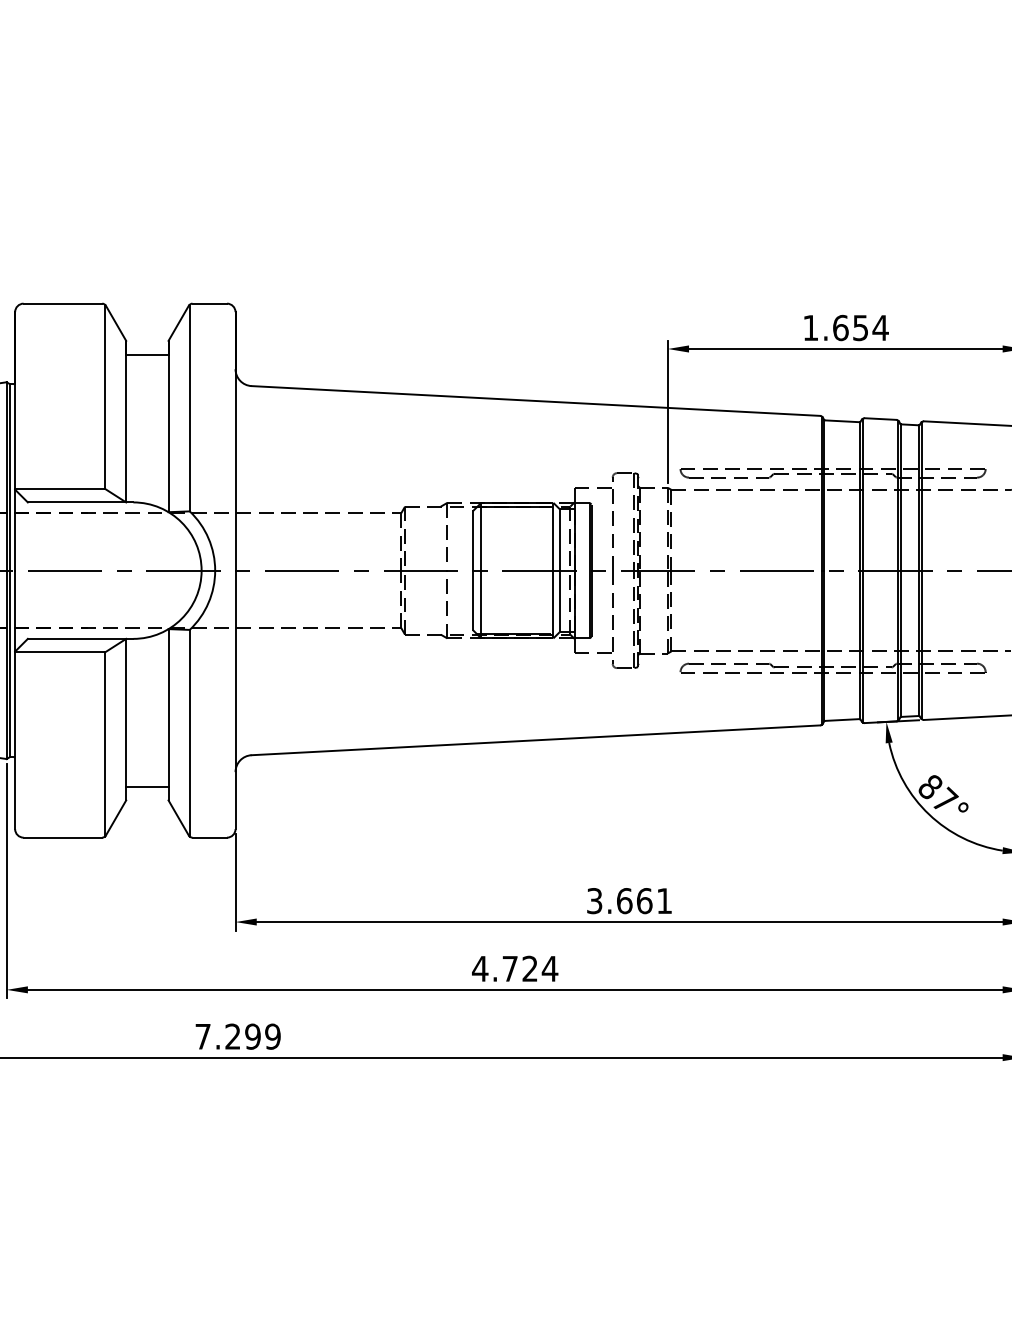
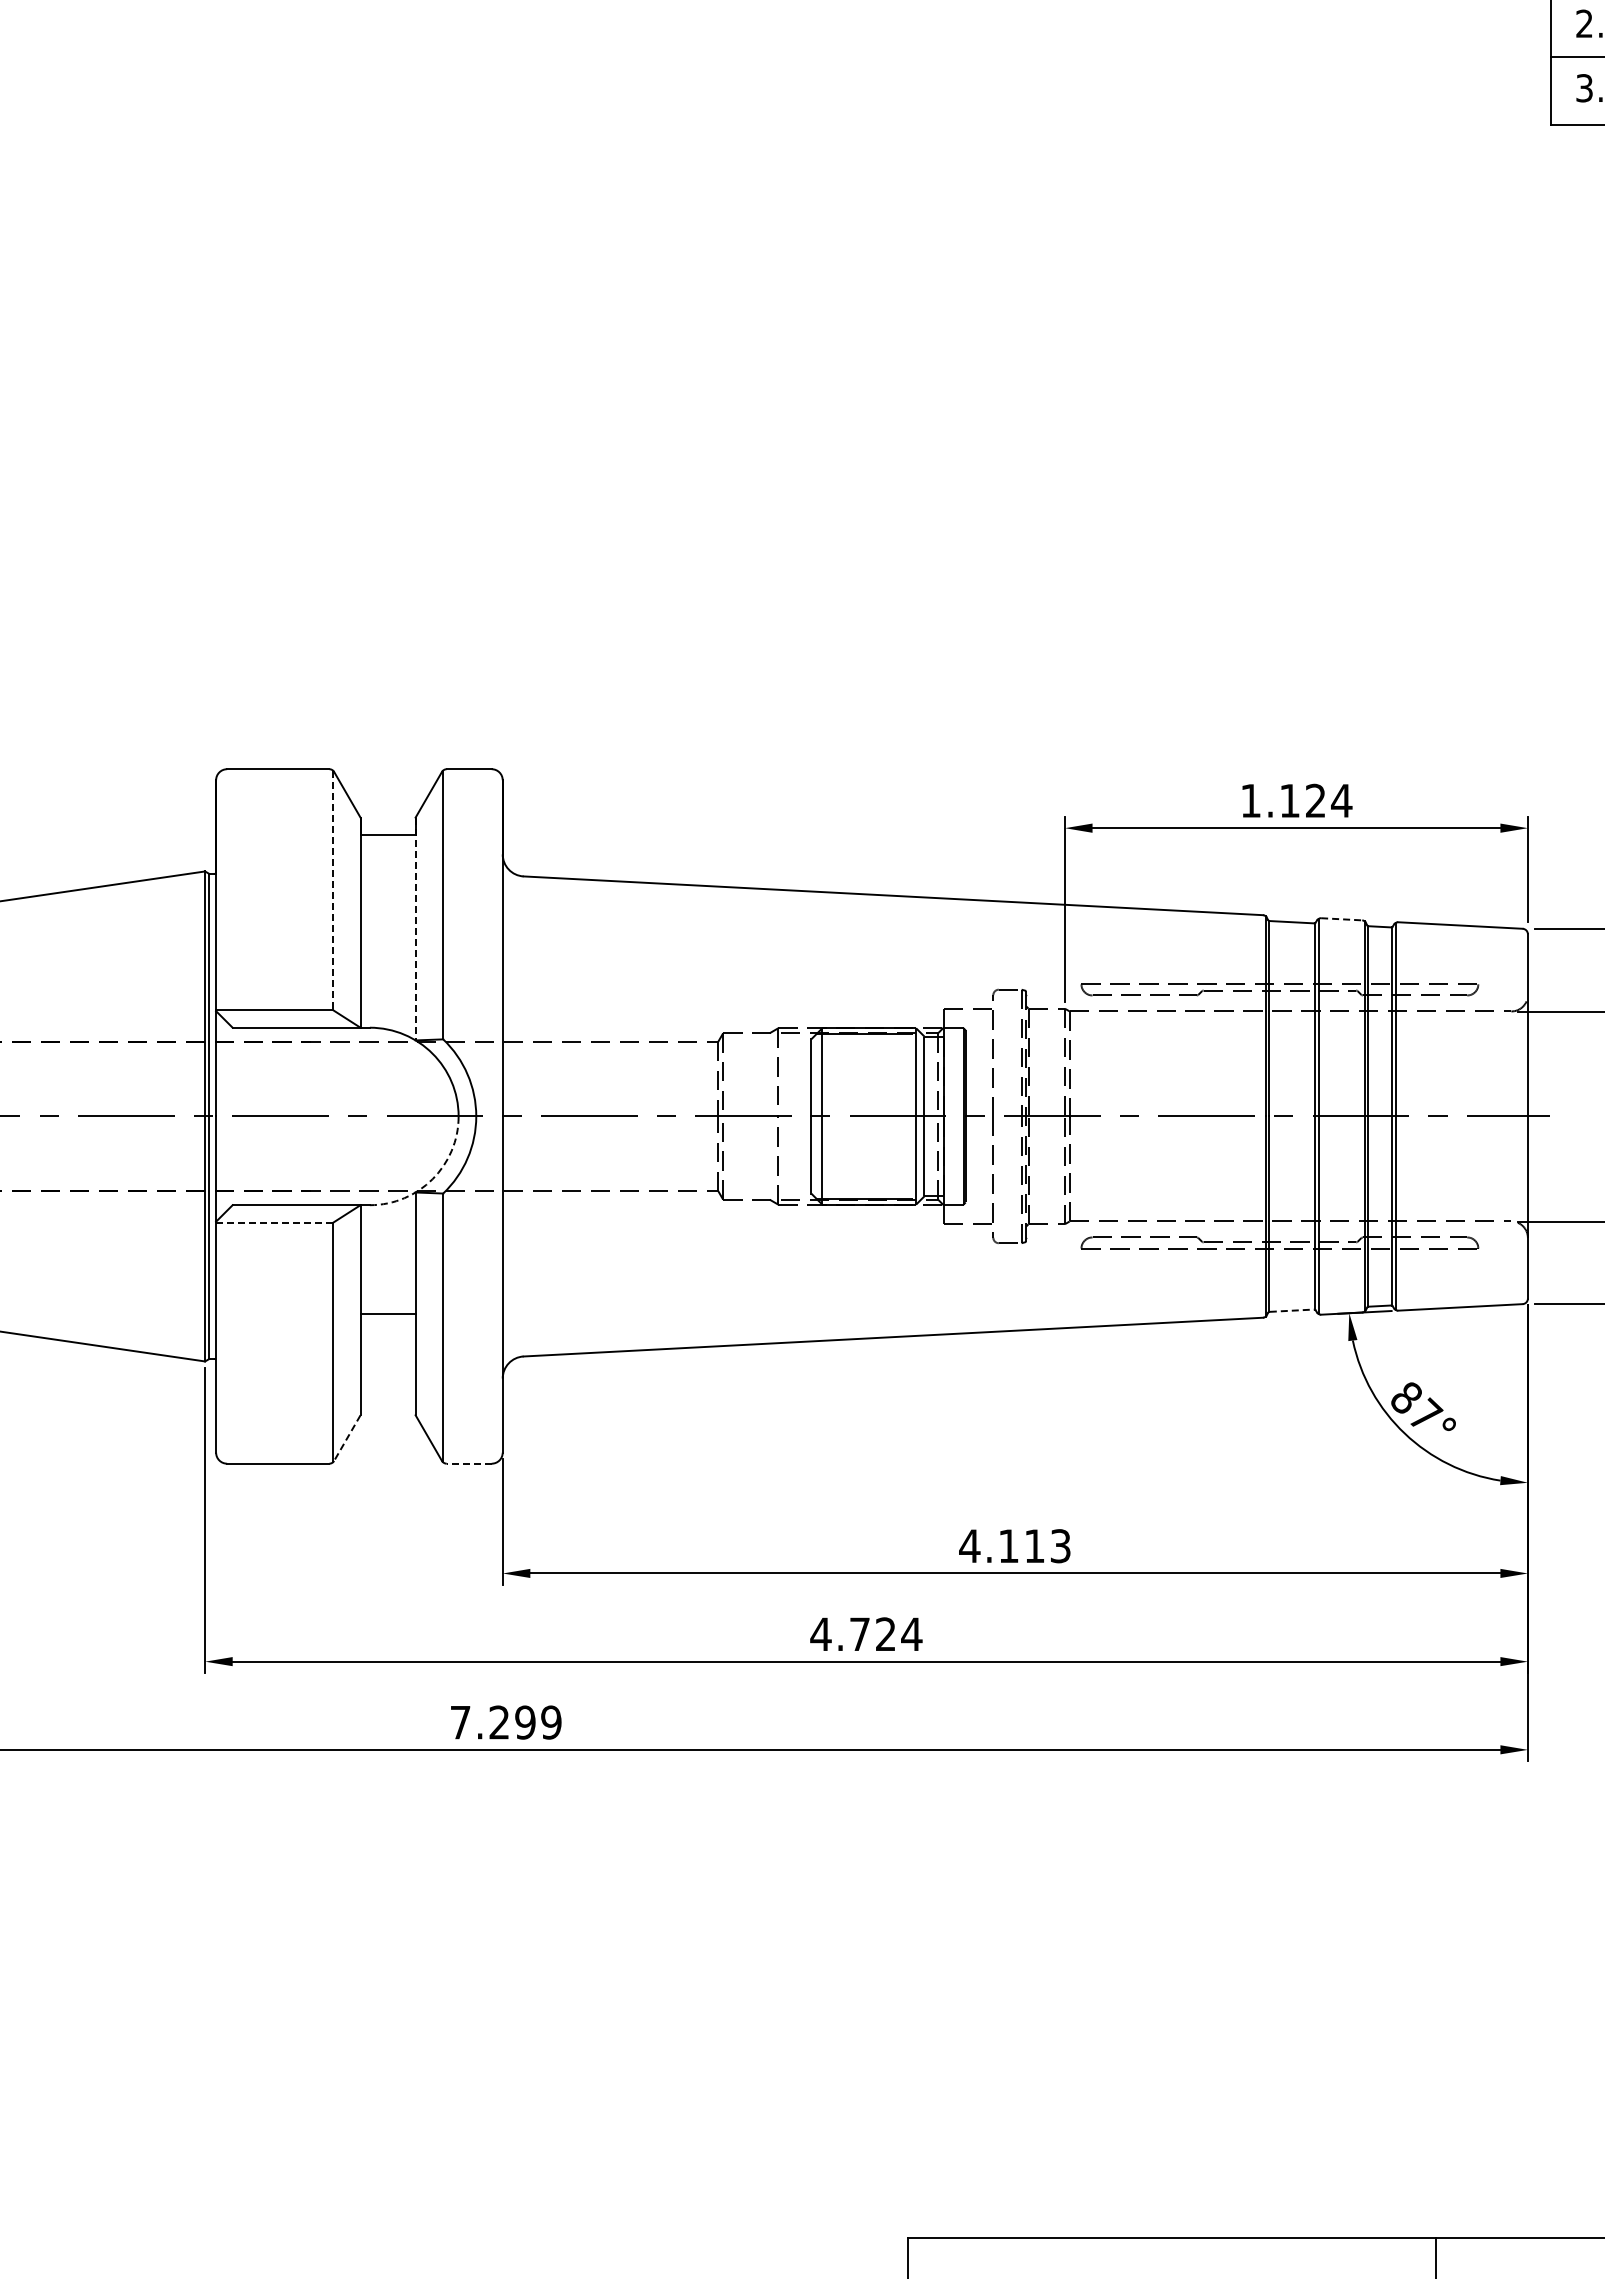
text: (850, 327) -> (1302, 800), 1.654 -> 1.124
line: (104, 396) -> (332, 890), solid -> dashed
line: (880, 419) -> (1341, 919), solid -> dashed
line: (168, 426) -> (415, 929), solid -> dashed
arc: (181, 619) -> (432, 1179), solid -> dashed
line: (60, 652) -> (274, 1222), solid -> dashed
line: (842, 719) -> (1292, 1310), solid -> dashed
line: (146, 786) -> (387, 1313), moved
line: (116, 818) -> (347, 1438), solid -> dashed
line: (209, 837) -> (468, 1463), solid -> dashed
text: (629, 901) -> (1014, 1546), 3.661 -> 4.113

